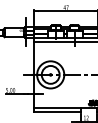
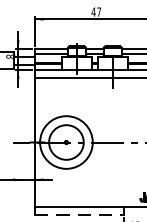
line: (58, 112) -> (81, 215), solid -> dashed

